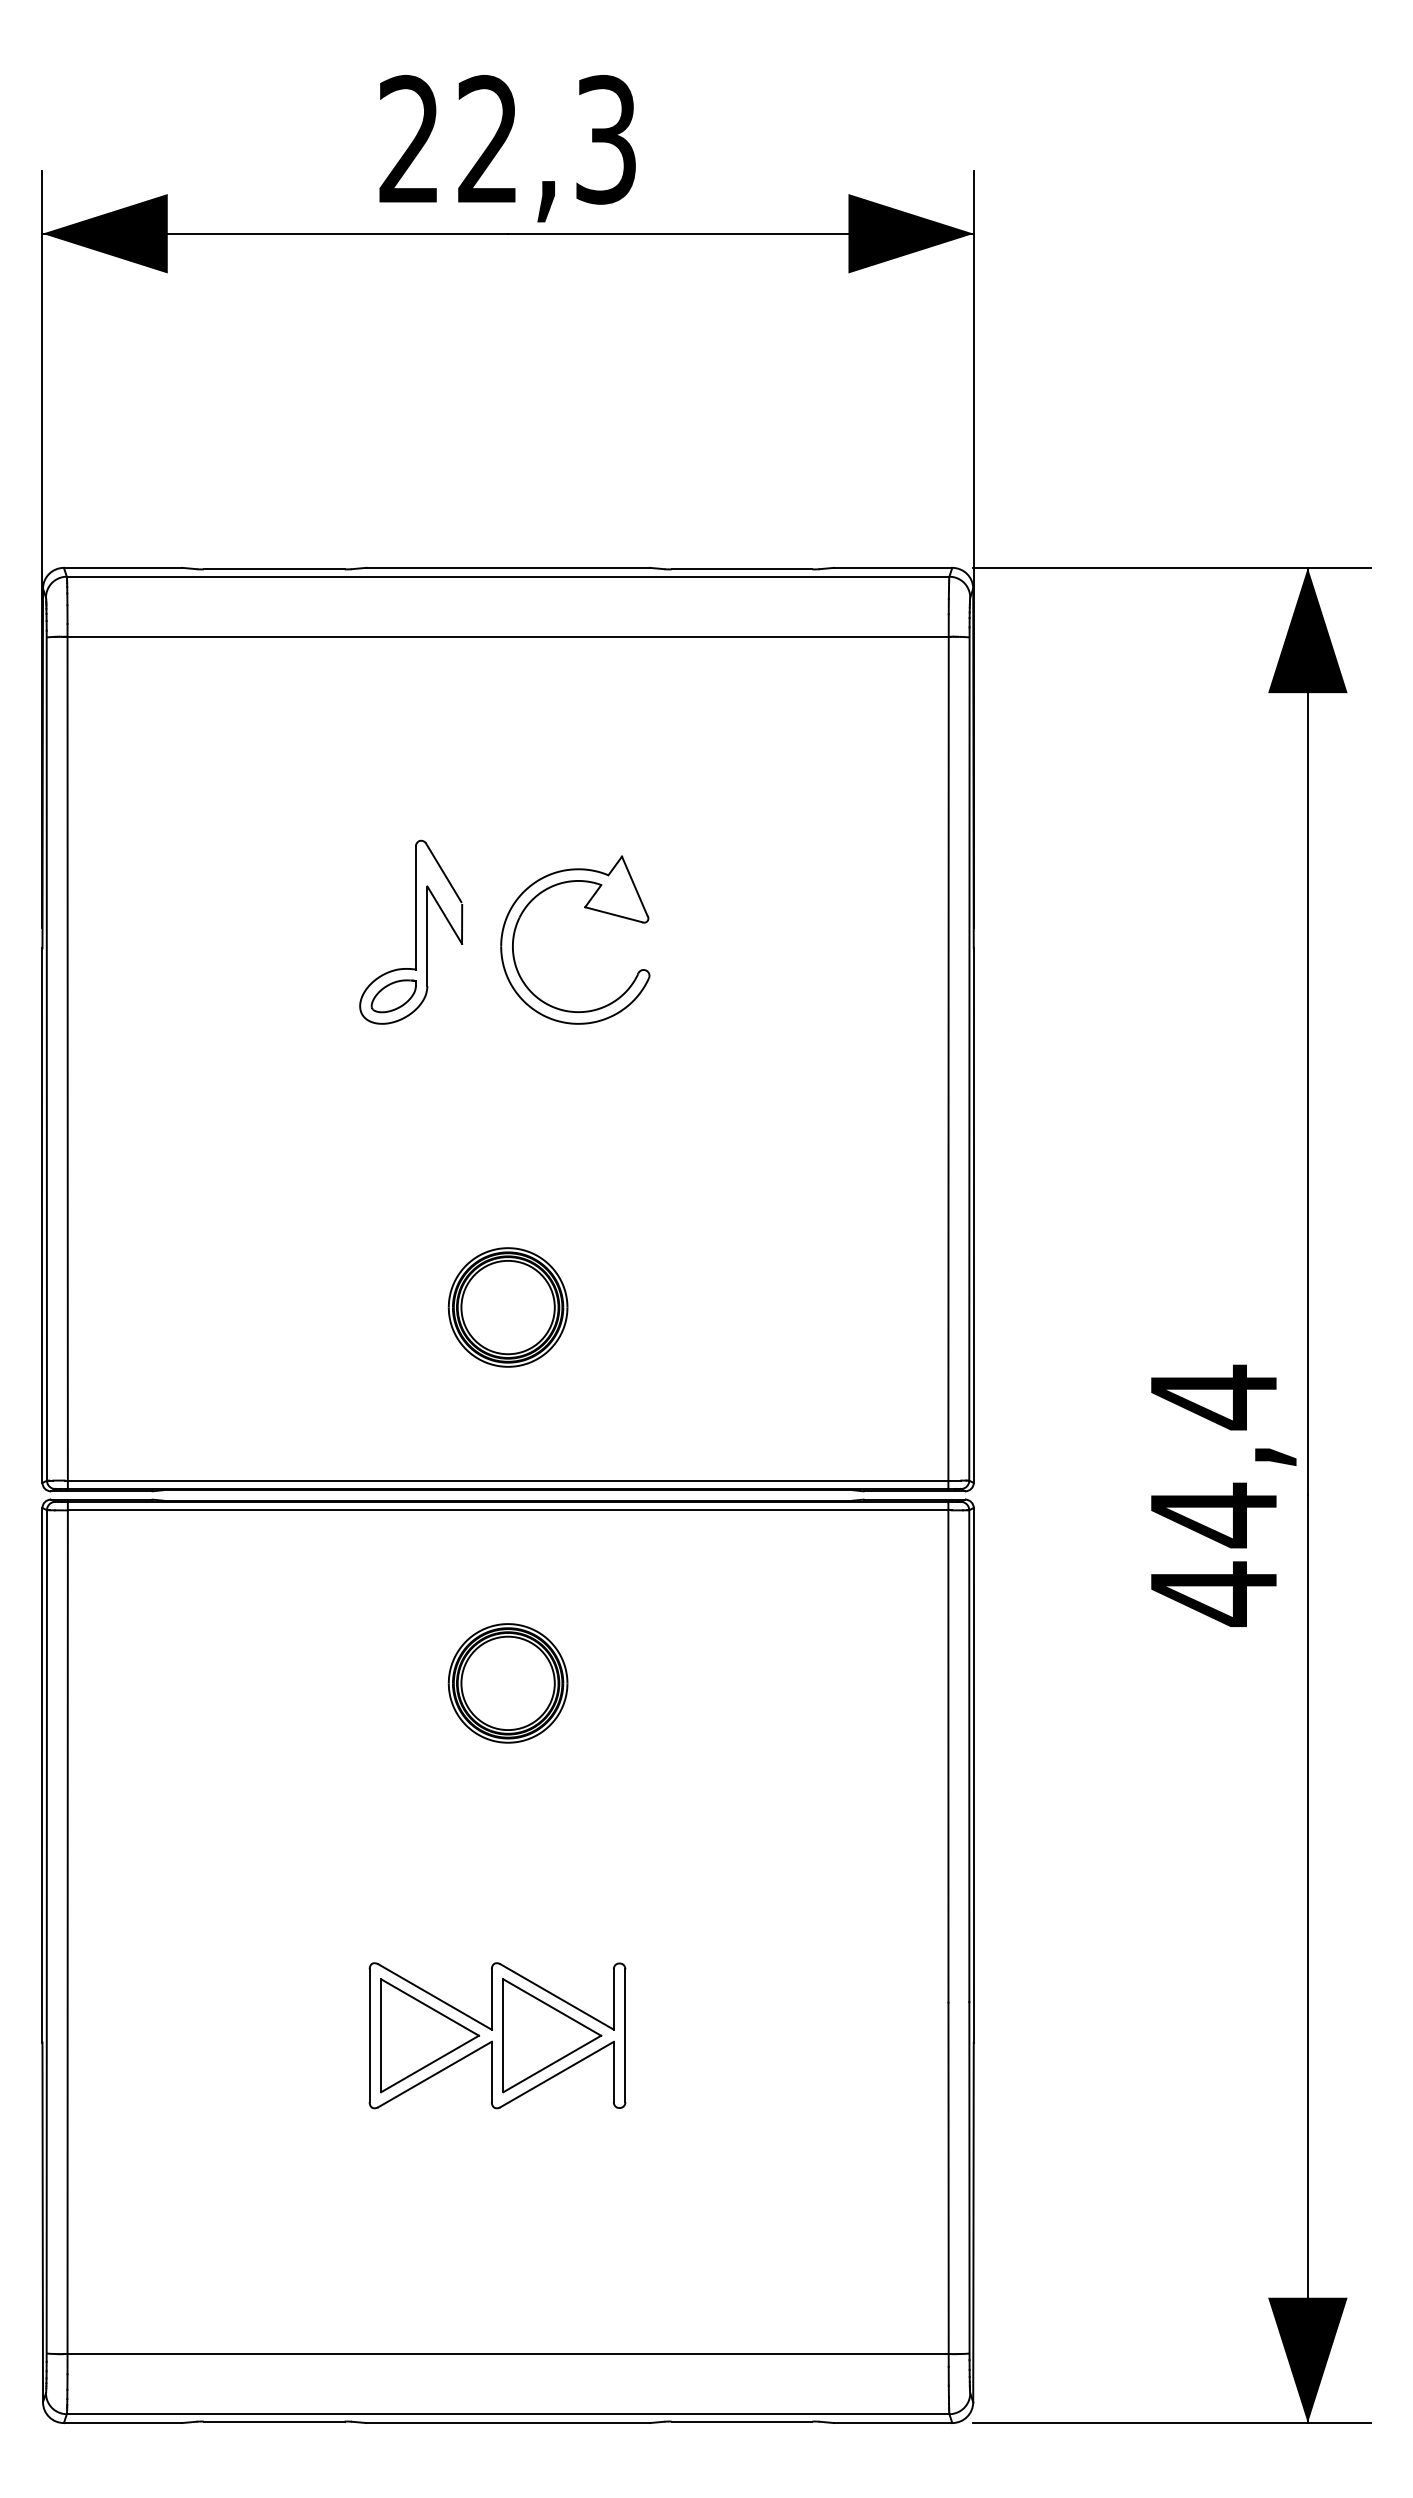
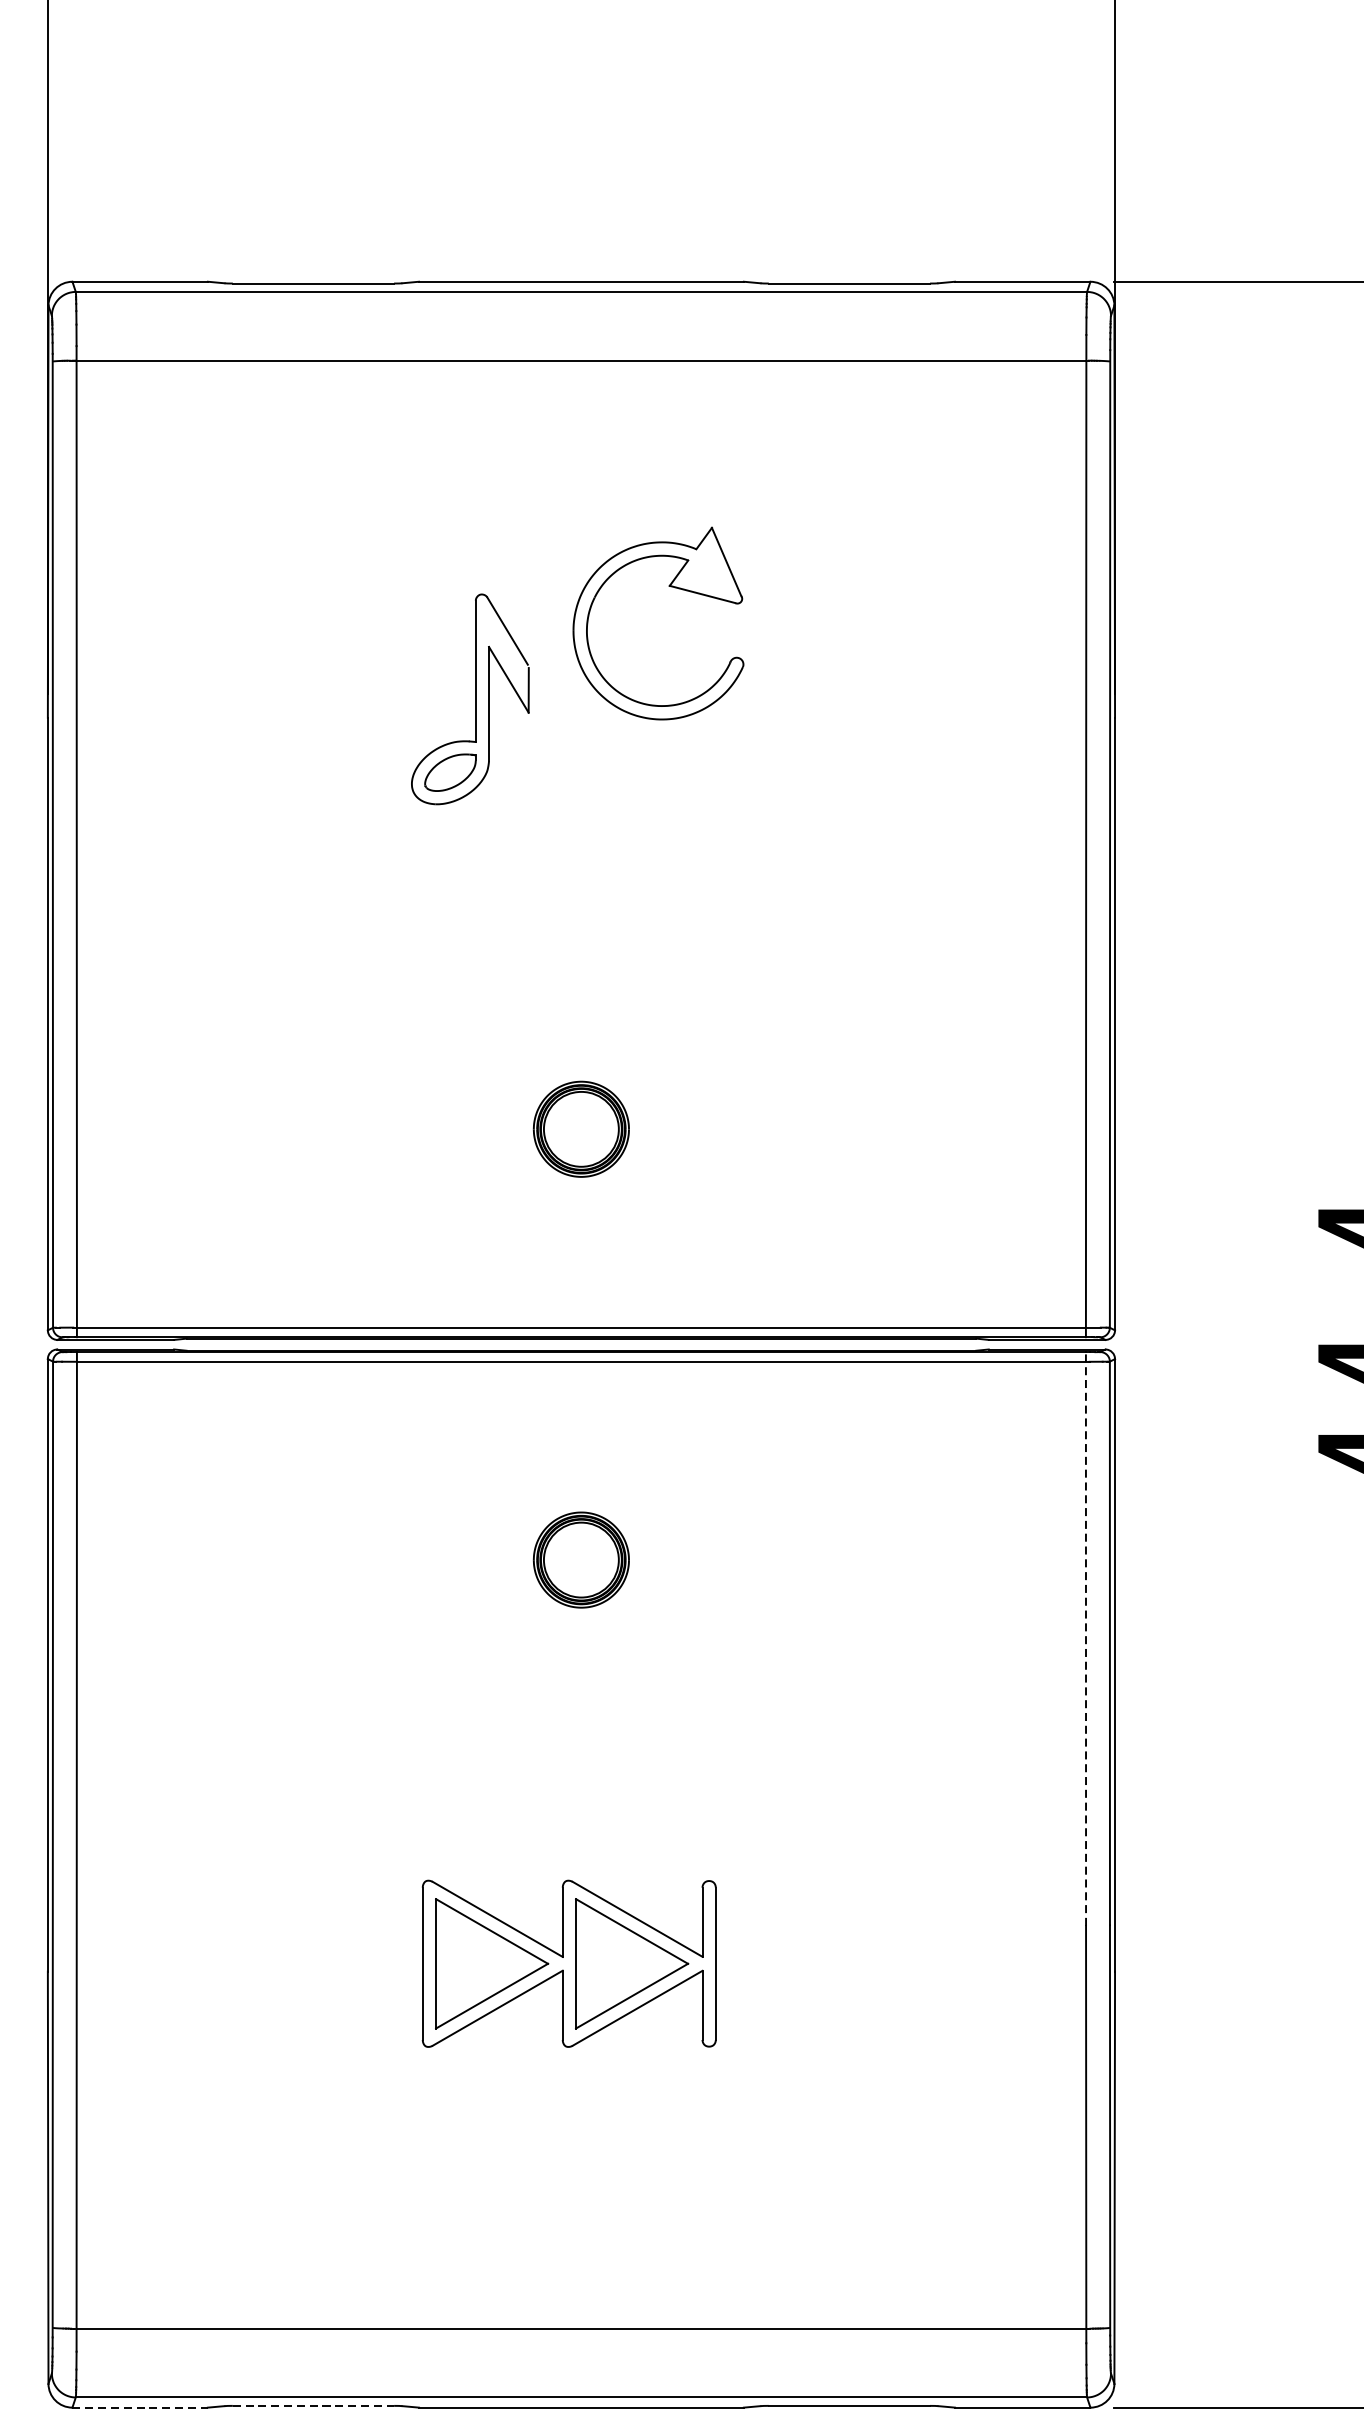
part: (585, 908) -> (670, 587), moved
part: (507, 1307) -> (580, 1129), size x0.7
part: (507, 1683) -> (580, 1560), size x0.7
line: (948, 1751) -> (1086, 1638), solid -> dashed
line: (274, 2421) -> (313, 2405), solid -> dashed
line: (123, 2423) -> (140, 2408), solid -> dashed

